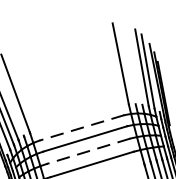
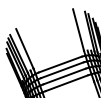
line: (82, 127) -> (60, 64), dashed -> solid
line: (88, 151) -> (64, 76), dashed -> solid

